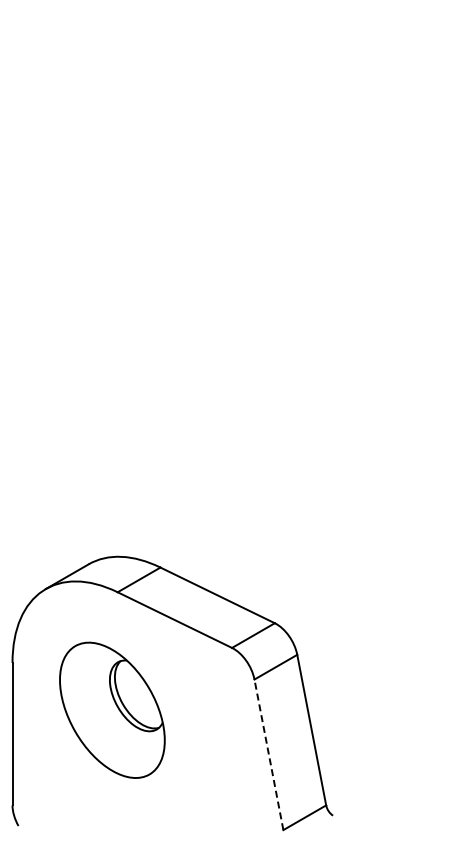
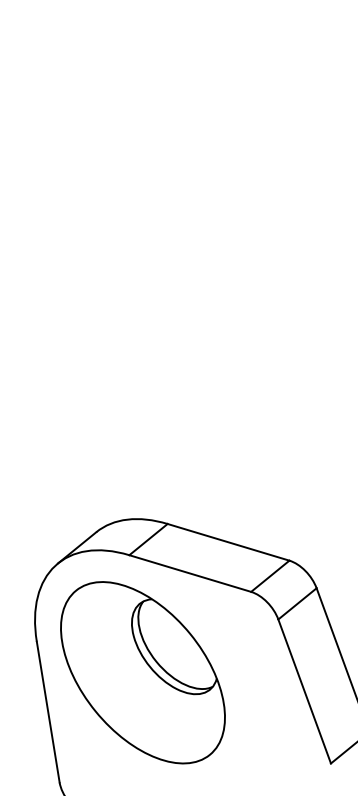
part: (112, 709) -> (142, 671), size x1.43
line: (268, 754) -> (304, 691), dashed -> solid

